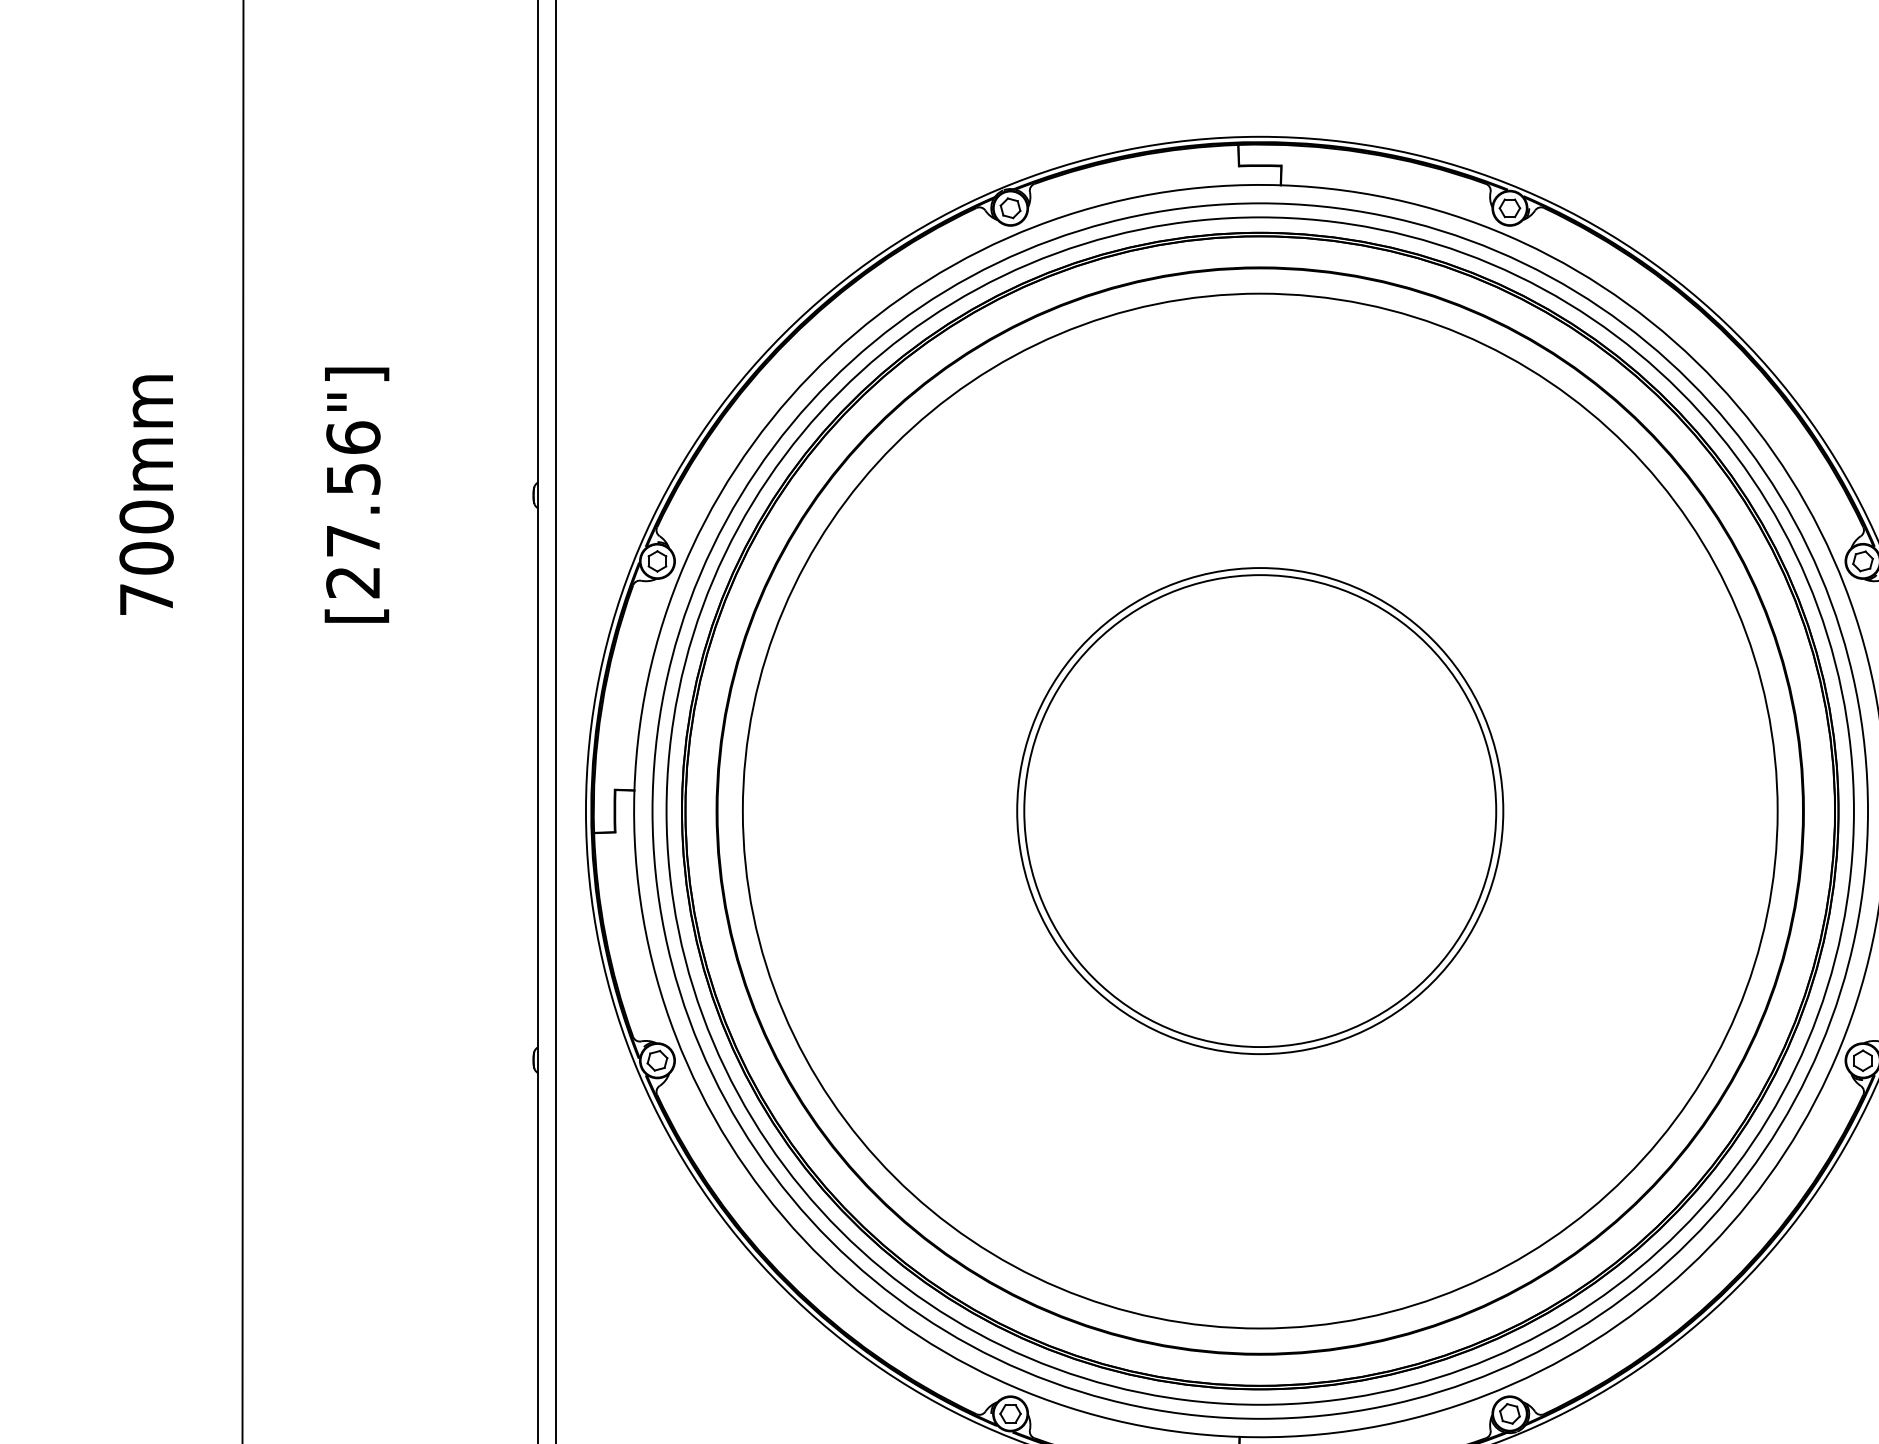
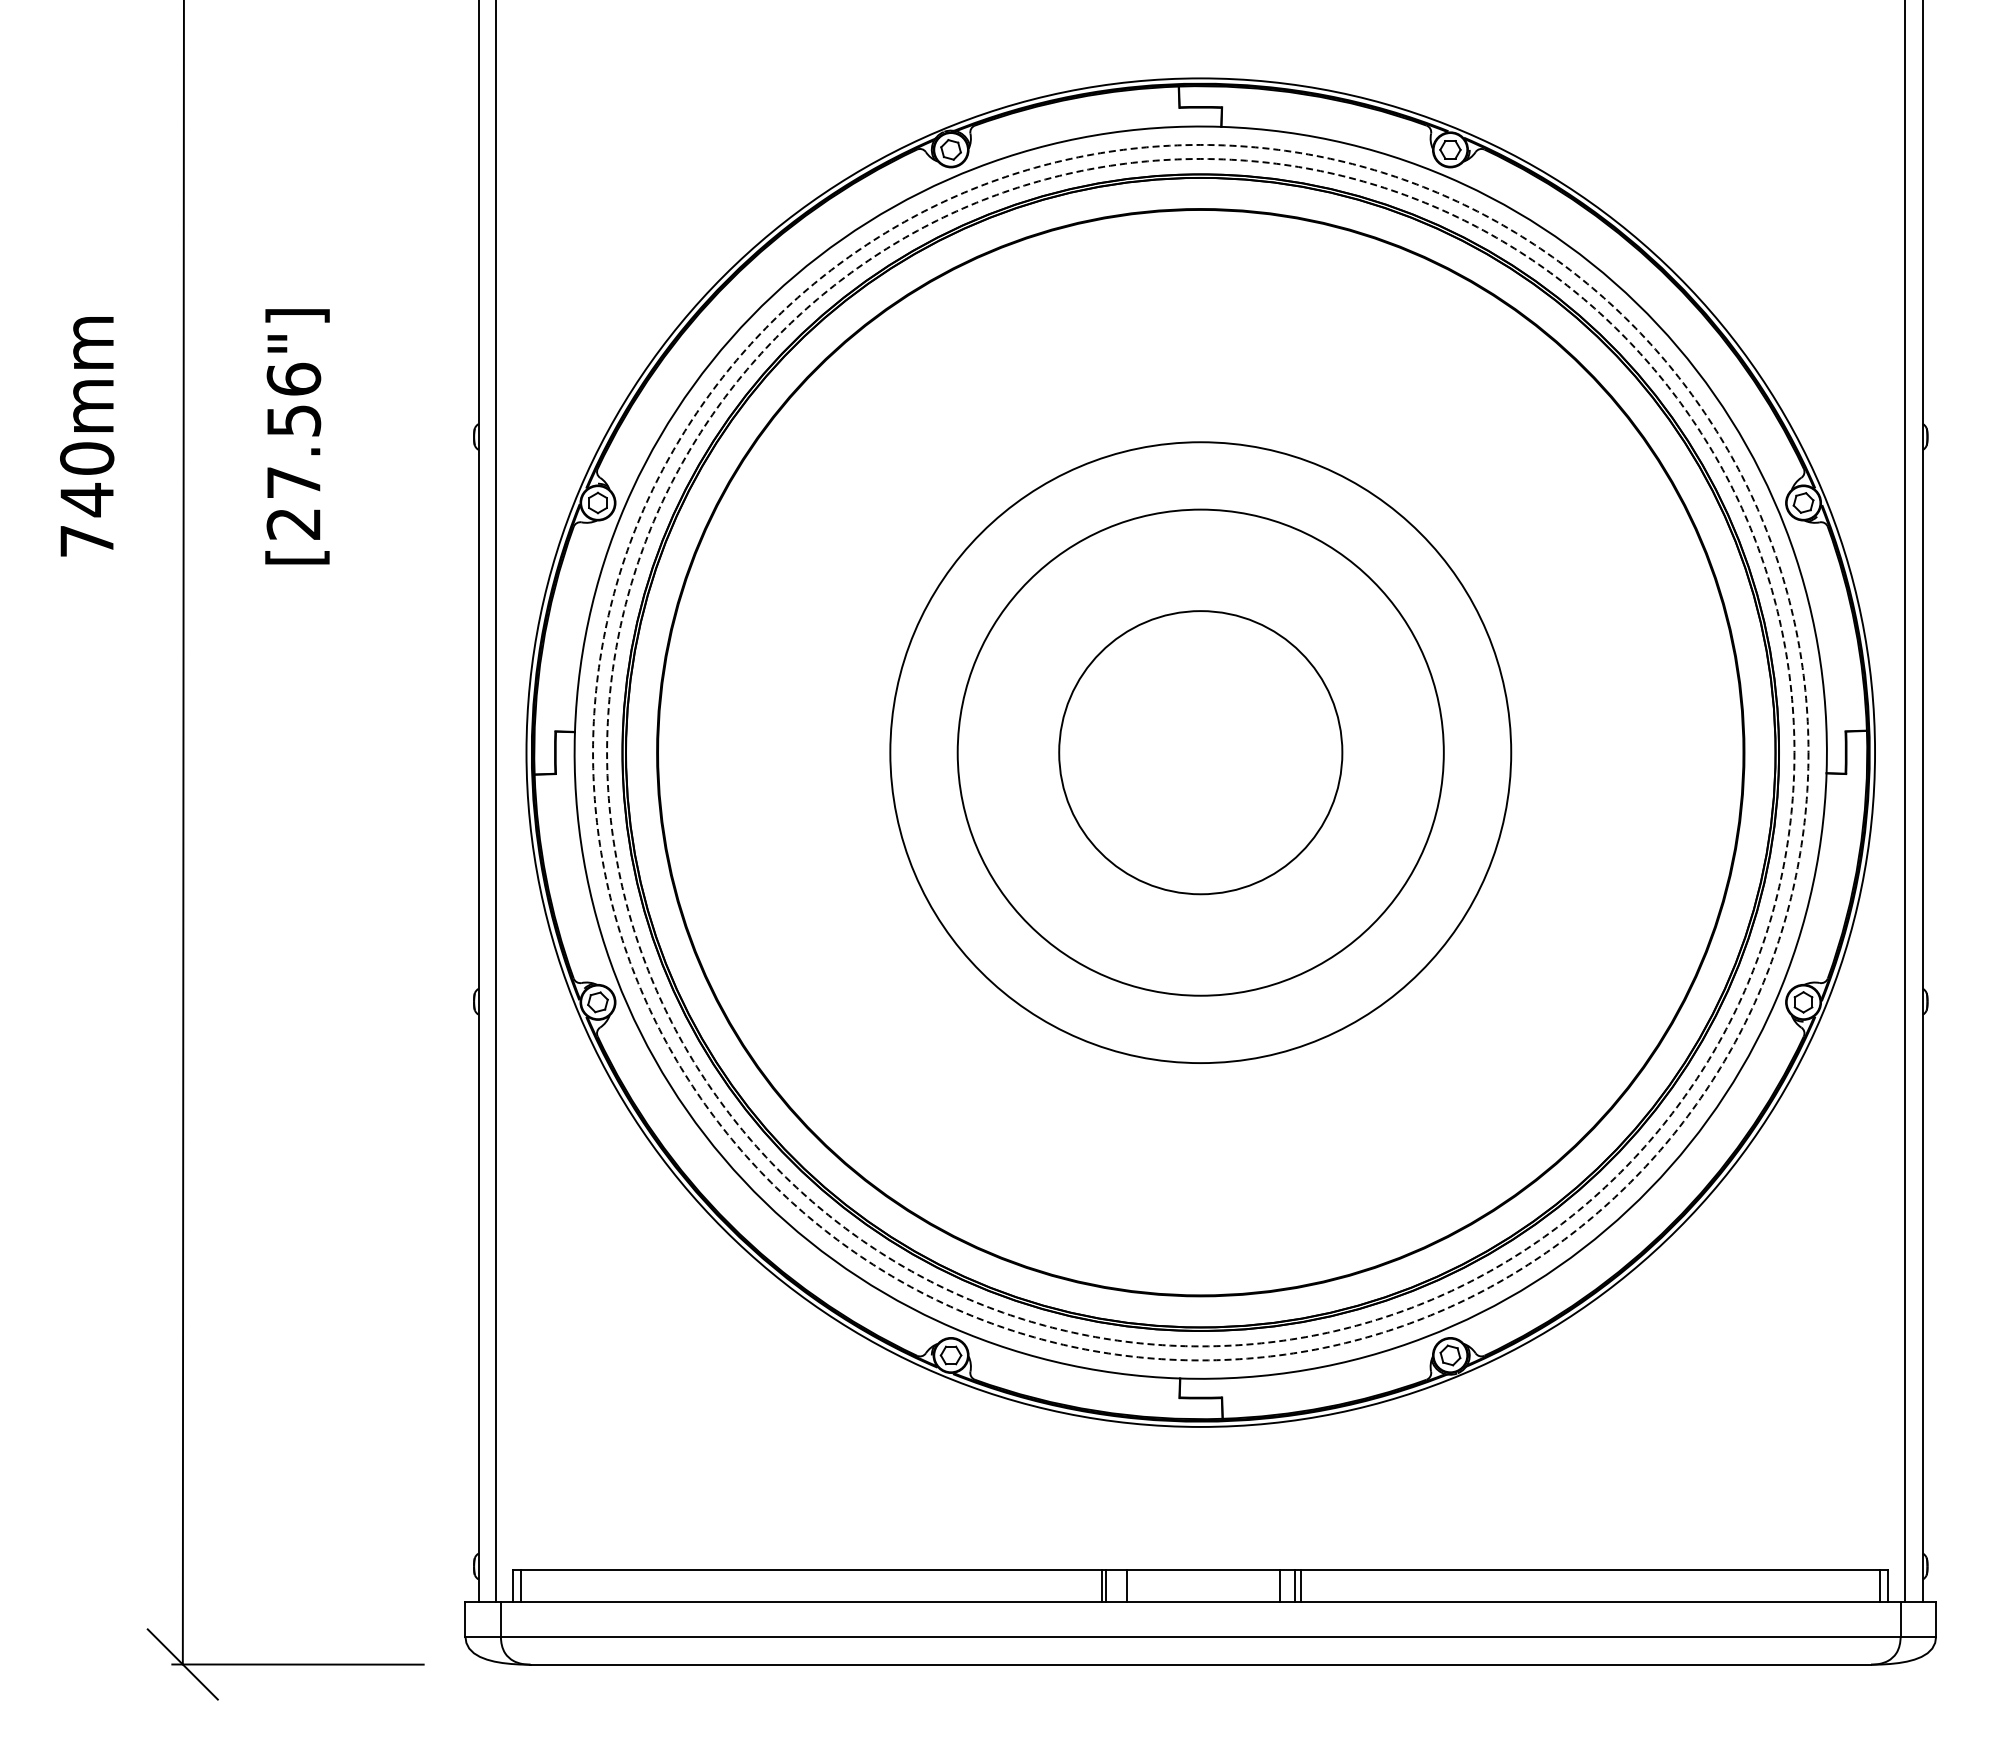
text: (146, 558) -> (87, 500), 700mm -> 740mm
circle: (1259, 810) -> (1200, 752), size x0.6
circle: (1259, 810) -> (1200, 752), size x0.6
circle: (1259, 810) -> (1200, 752), solid -> dashed
circle: (1259, 810) -> (1200, 752), solid -> dashed

